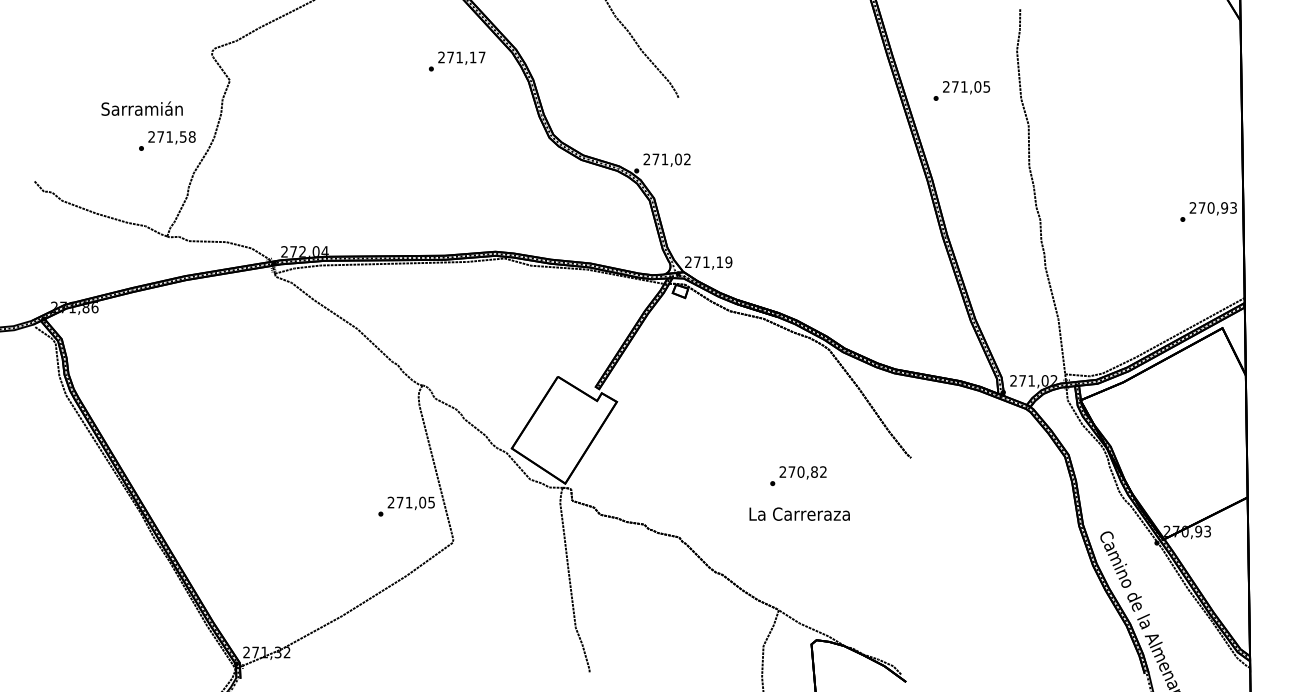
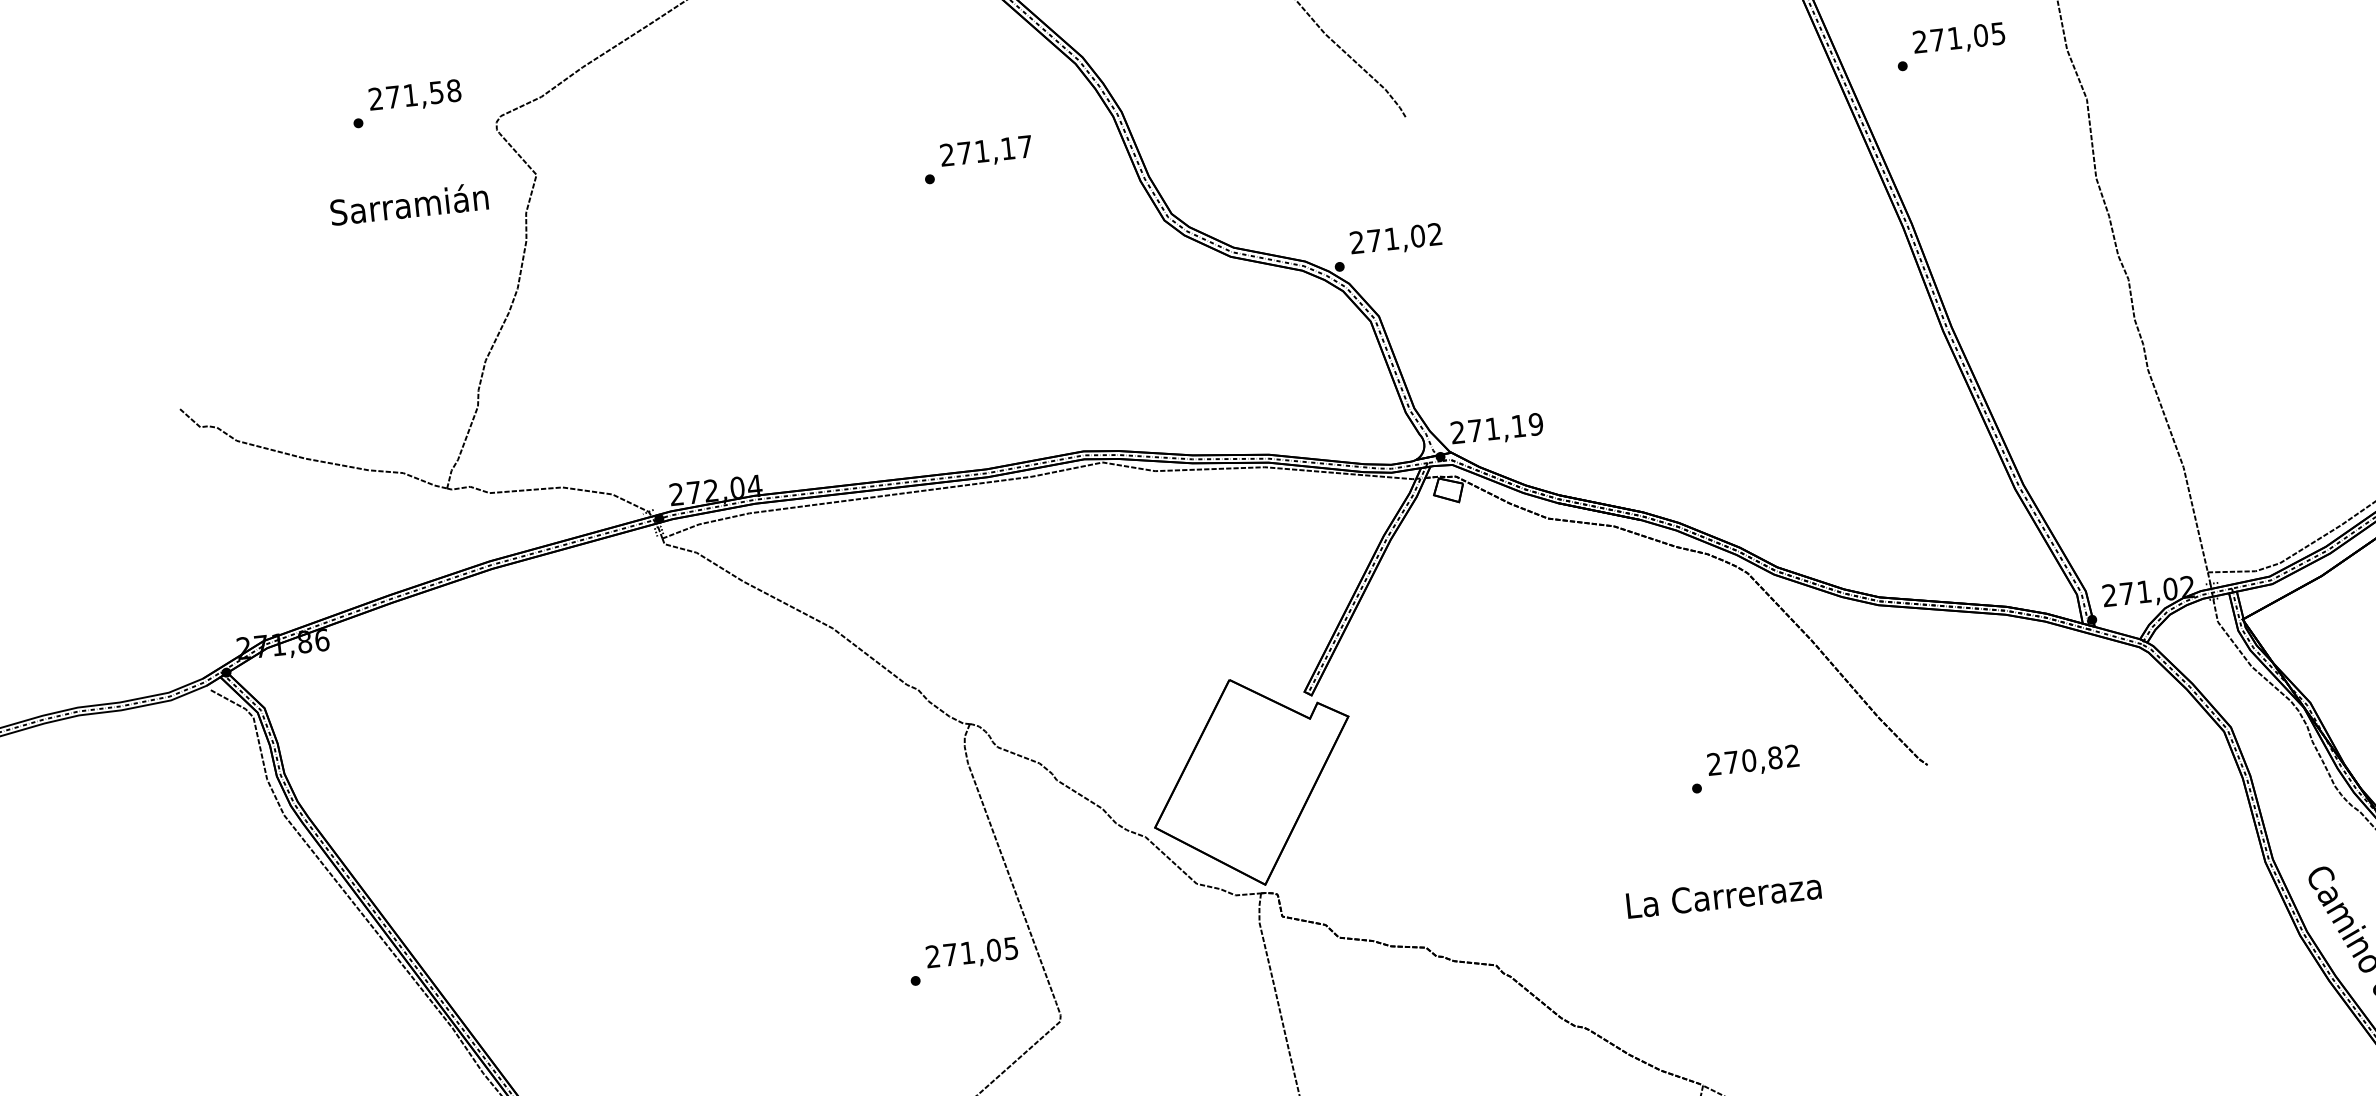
text: (457, 61) -> (978, 159), moved
text: (141, 108) -> (407, 203), moved
text: (167, 140) -> (407, 102), moved
text: (798, 476) -> (1745, 769), moved

